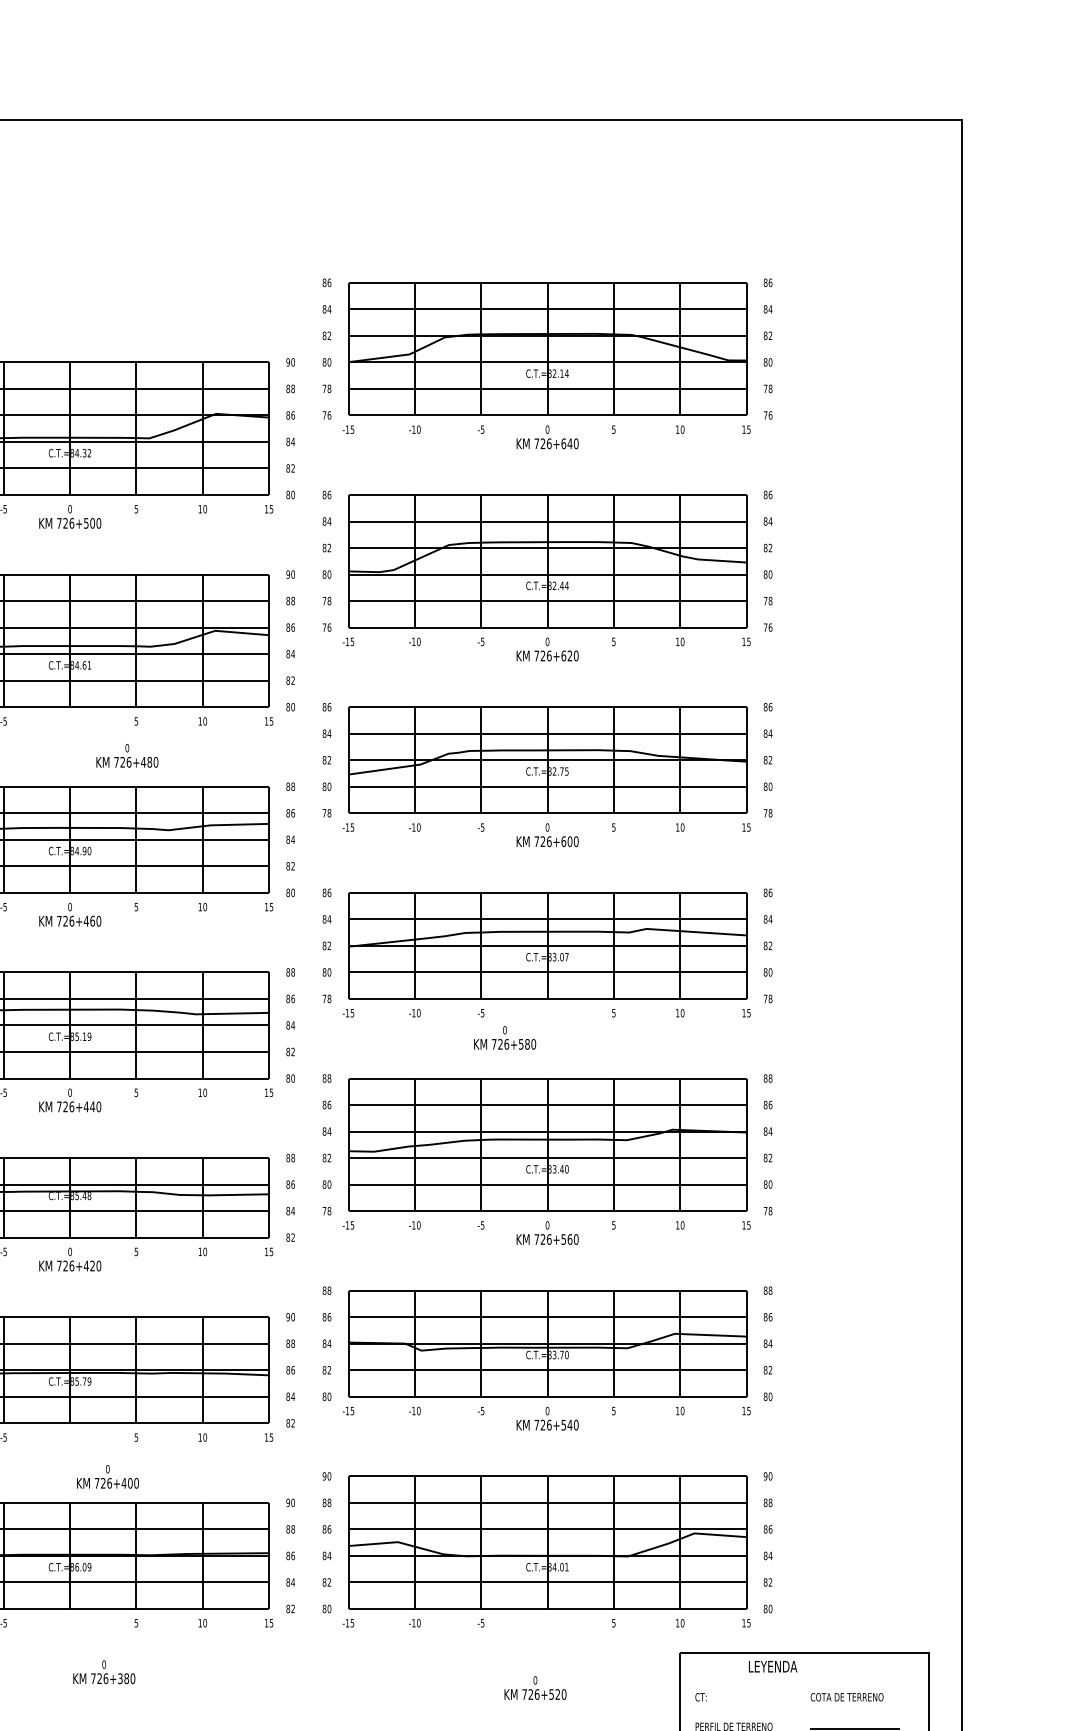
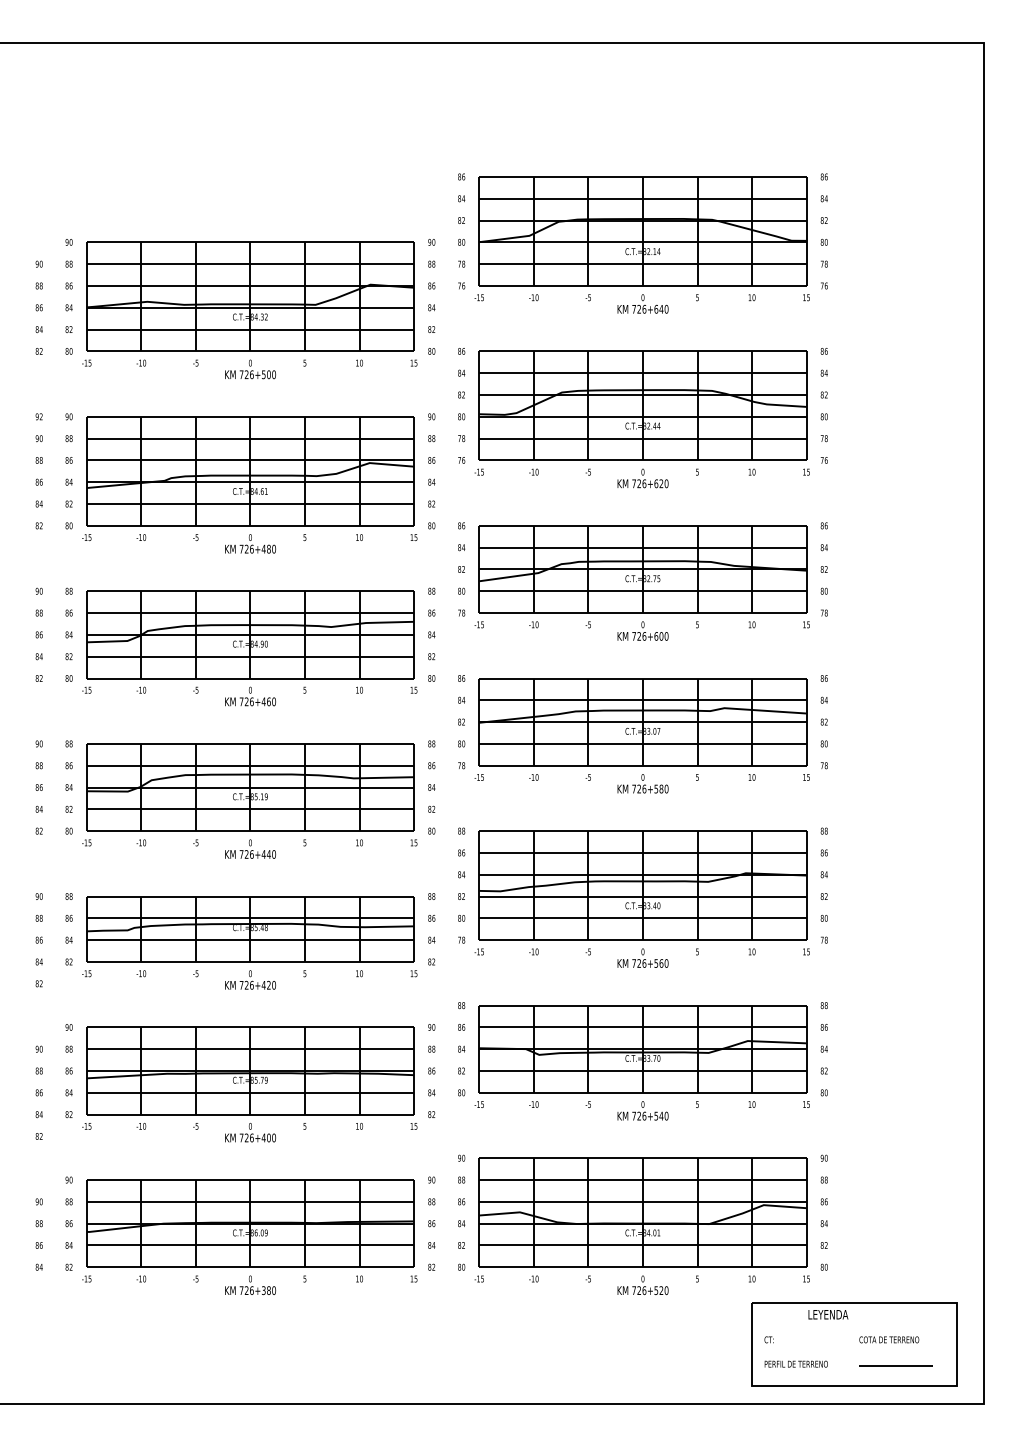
text: (127, 755) -> (250, 543), moved
text: (504, 1037) -> (642, 783), moved
text: (107, 1476) -> (250, 1132), moved
text: (104, 1672) -> (250, 1285), moved
text: (534, 1687) -> (642, 1284), moved

